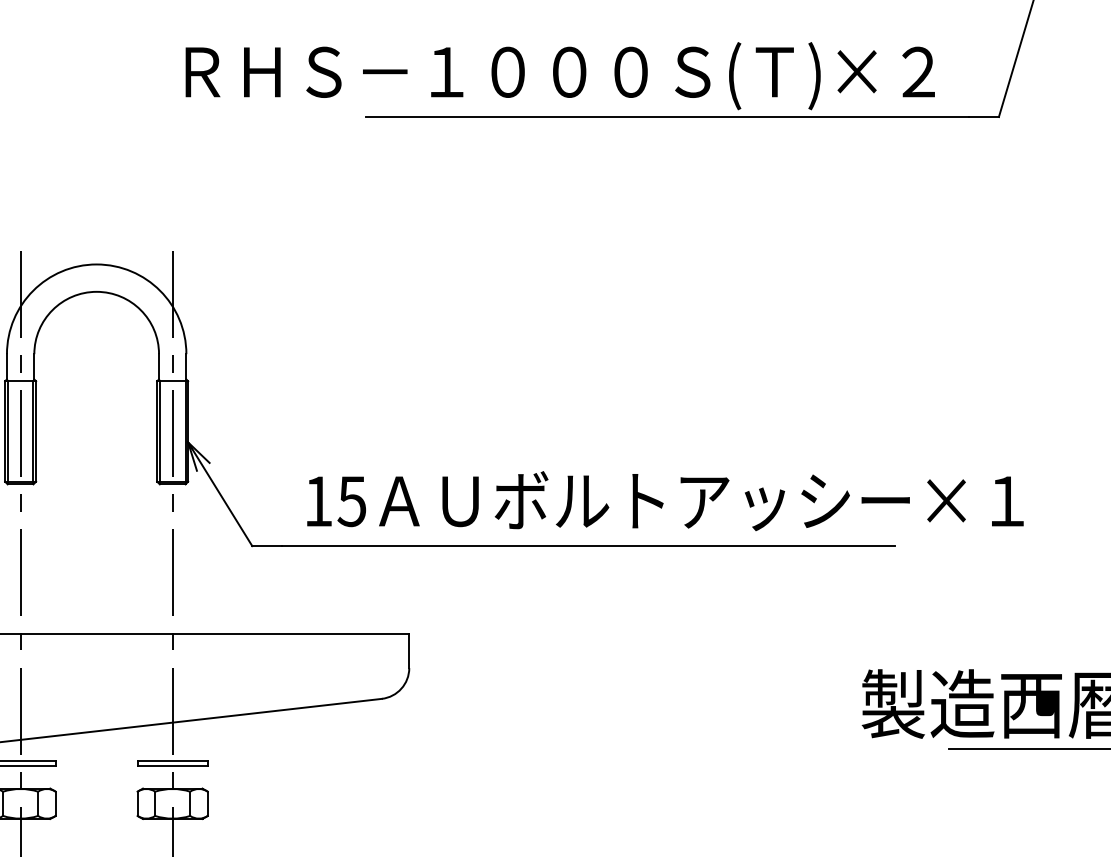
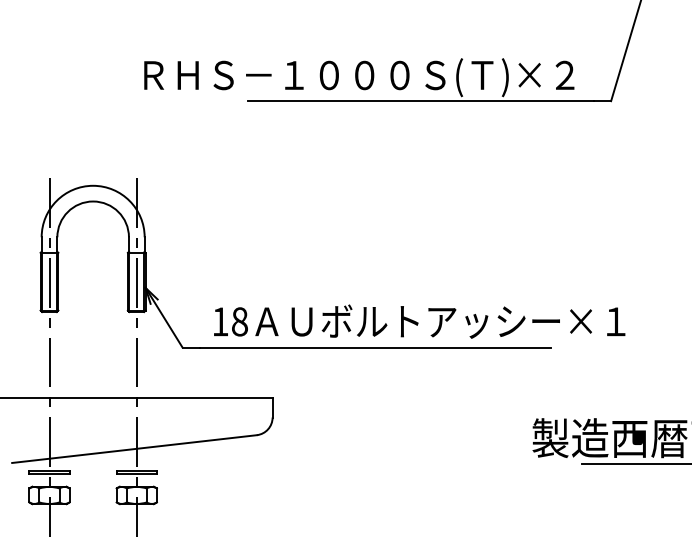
text: (351, 500) -> (239, 321), 15 -> 18

